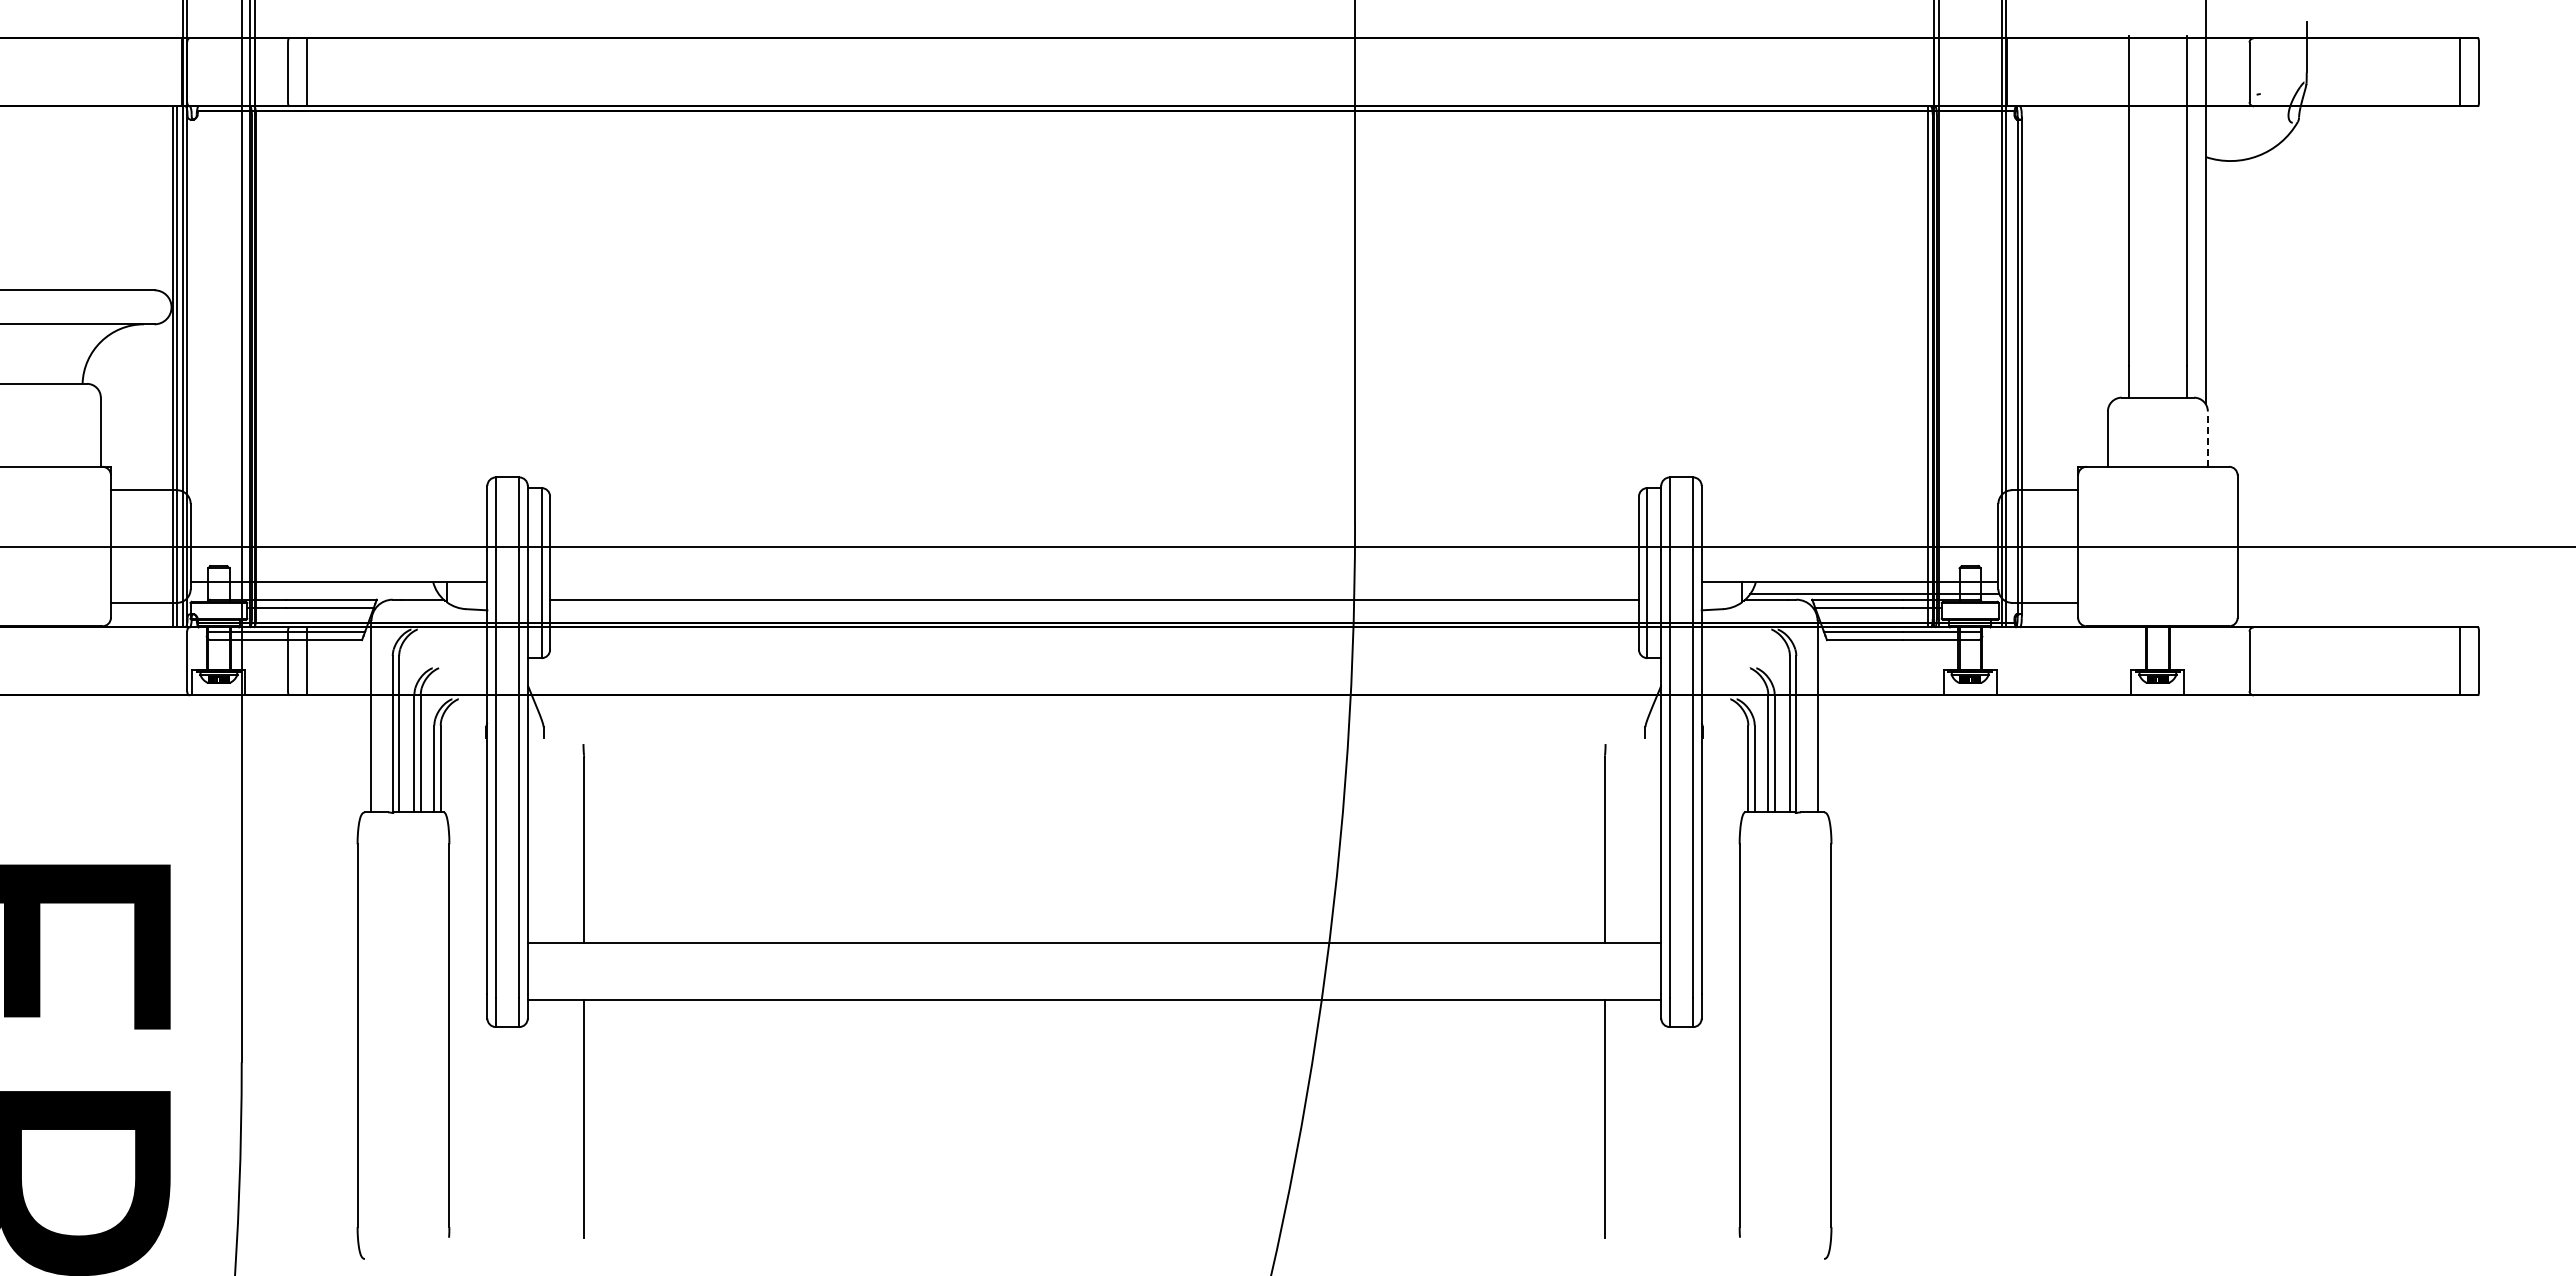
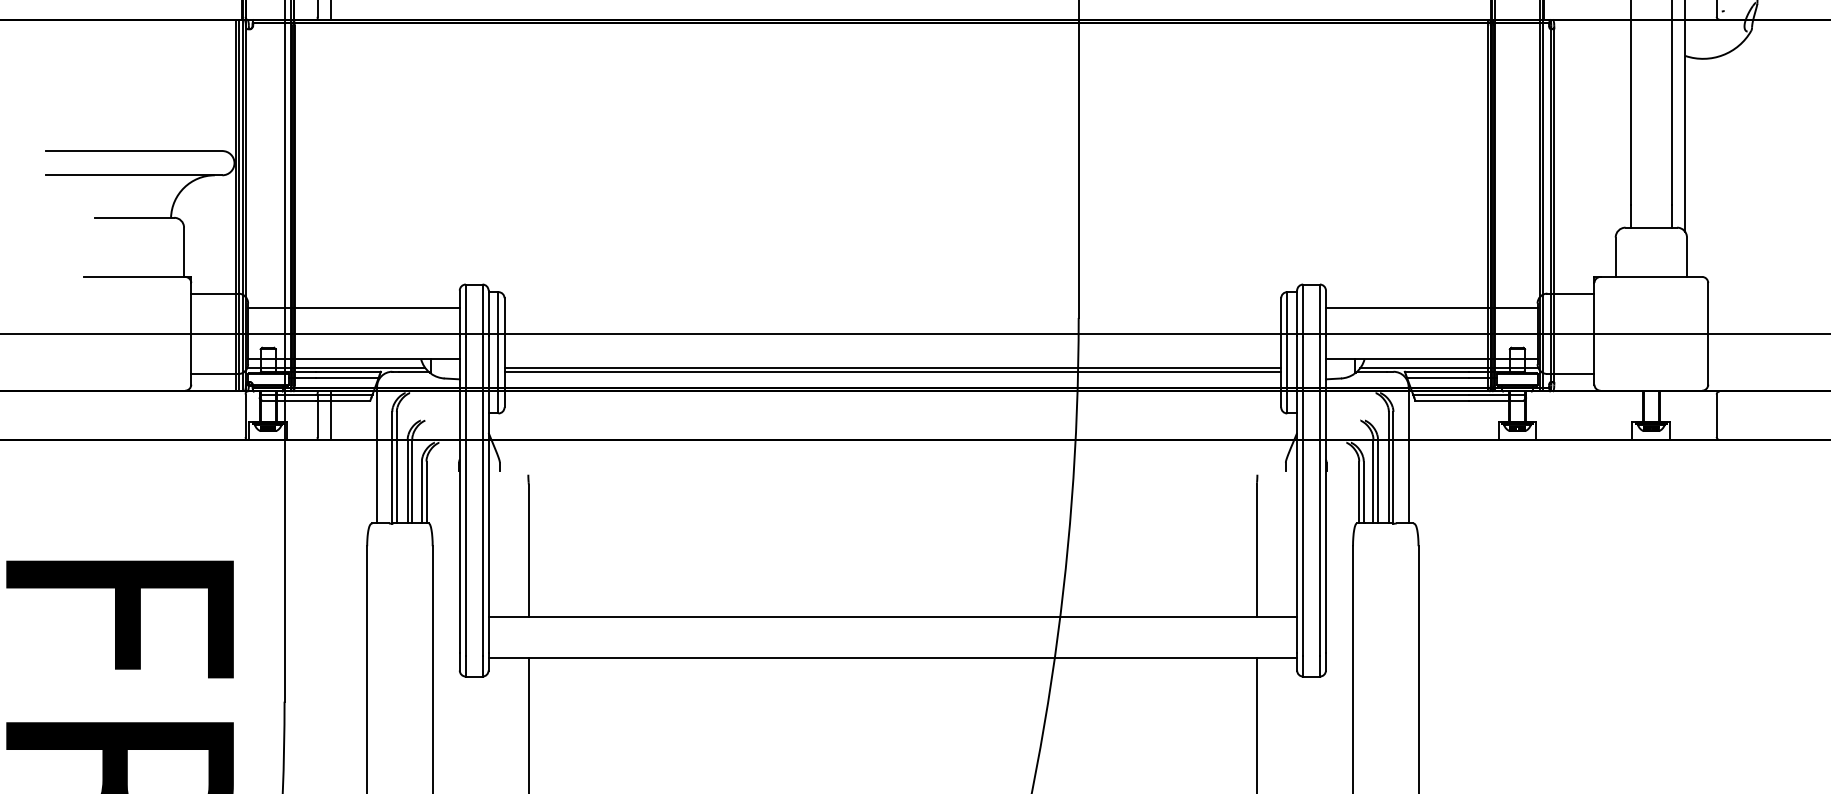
line: (2207, 439) -> (1686, 257), dashed -> solid
line: (338, 510) -> (353, 308), added
line: (1849, 510) -> (1431, 308), added
line: (314, 594) -> (336, 368), added
line: (1094, 594) -> (892, 368), added

